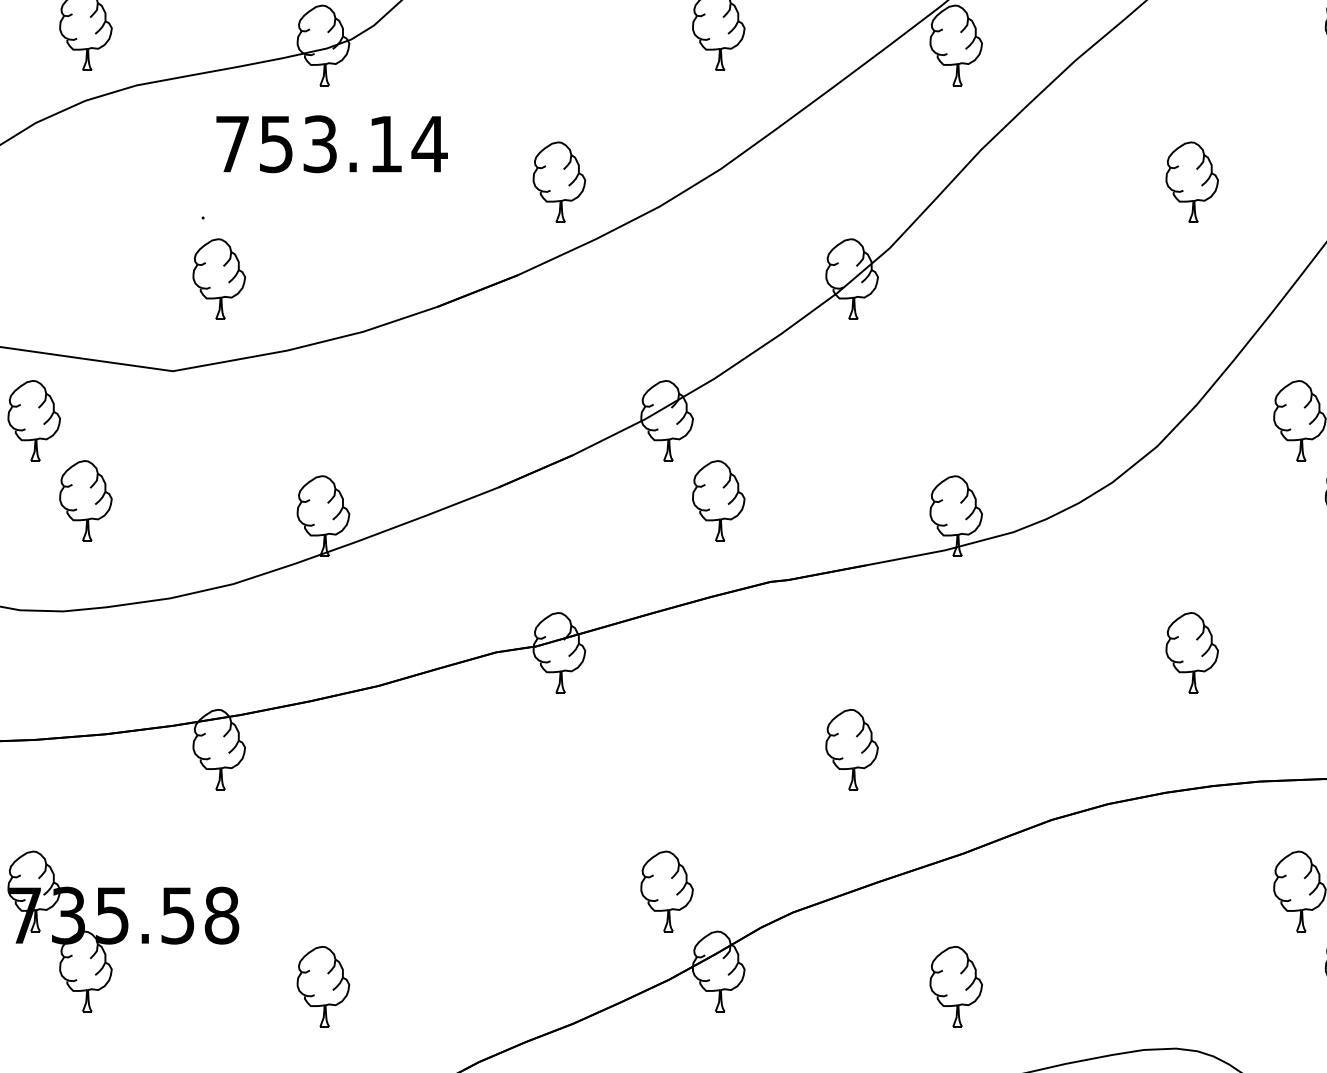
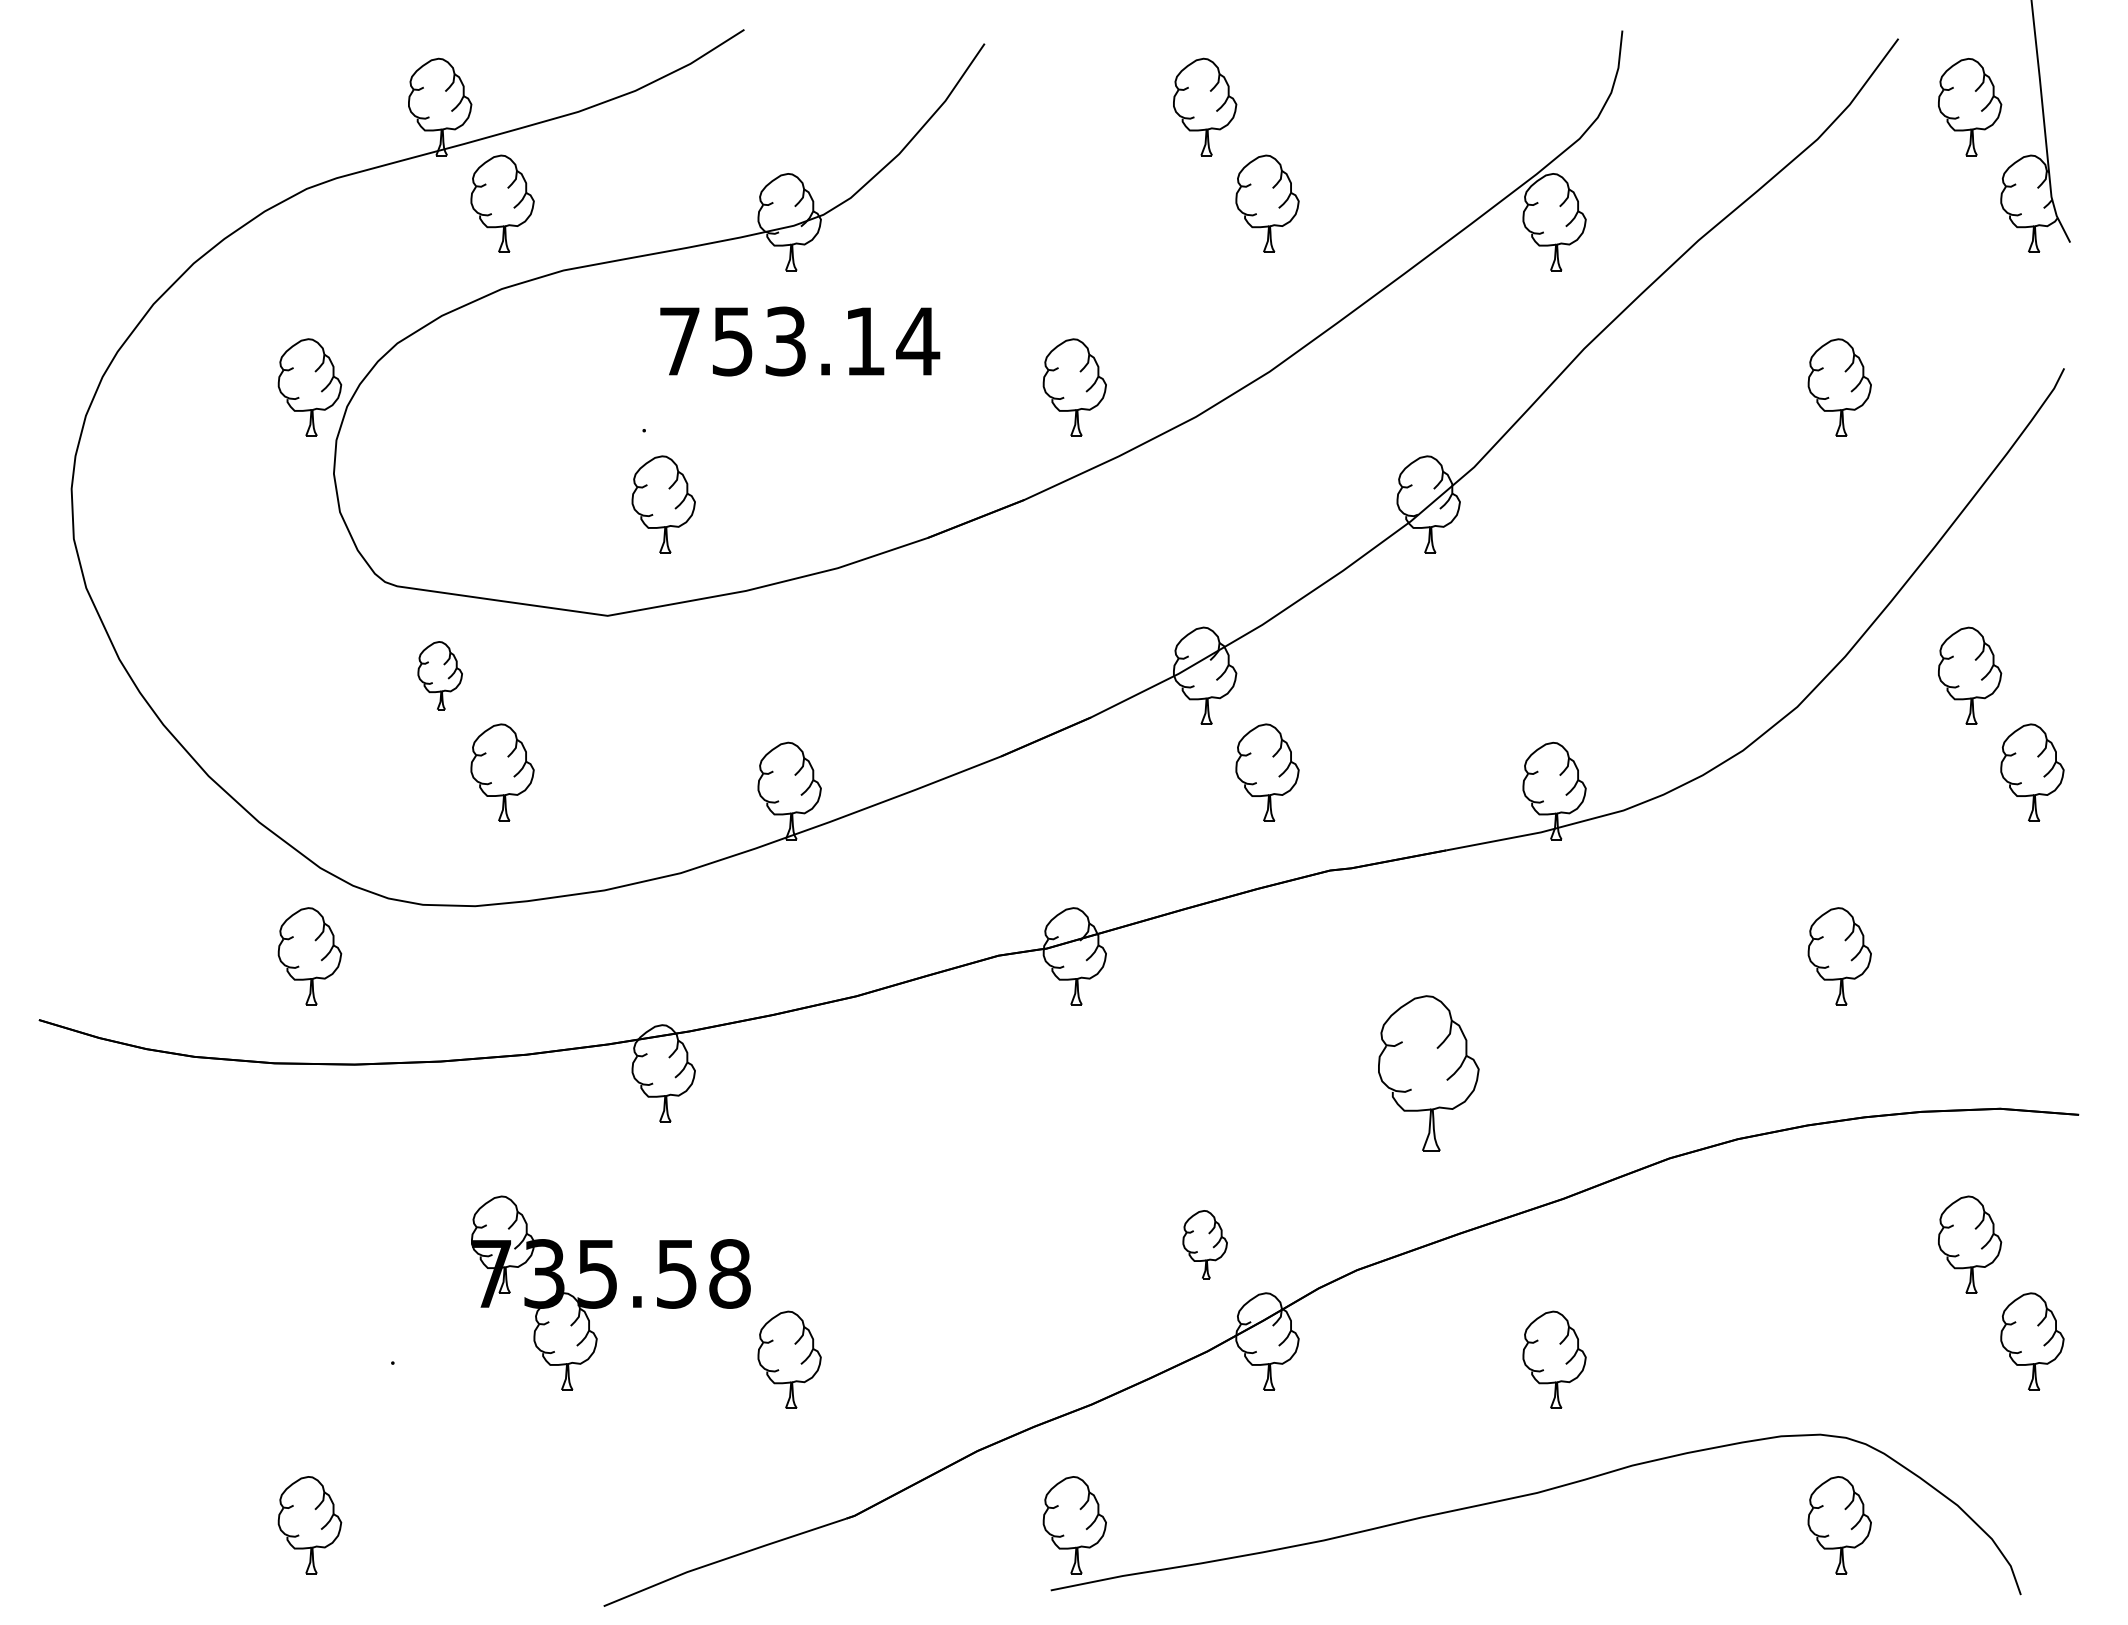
part: (34, 420) -> (440, 675), size x0.7
part: (851, 749) -> (1428, 1073), size x1.6
part: (667, 891) -> (1205, 1244), size x0.7
part: (123, 931) -> (610, 1292), moved

